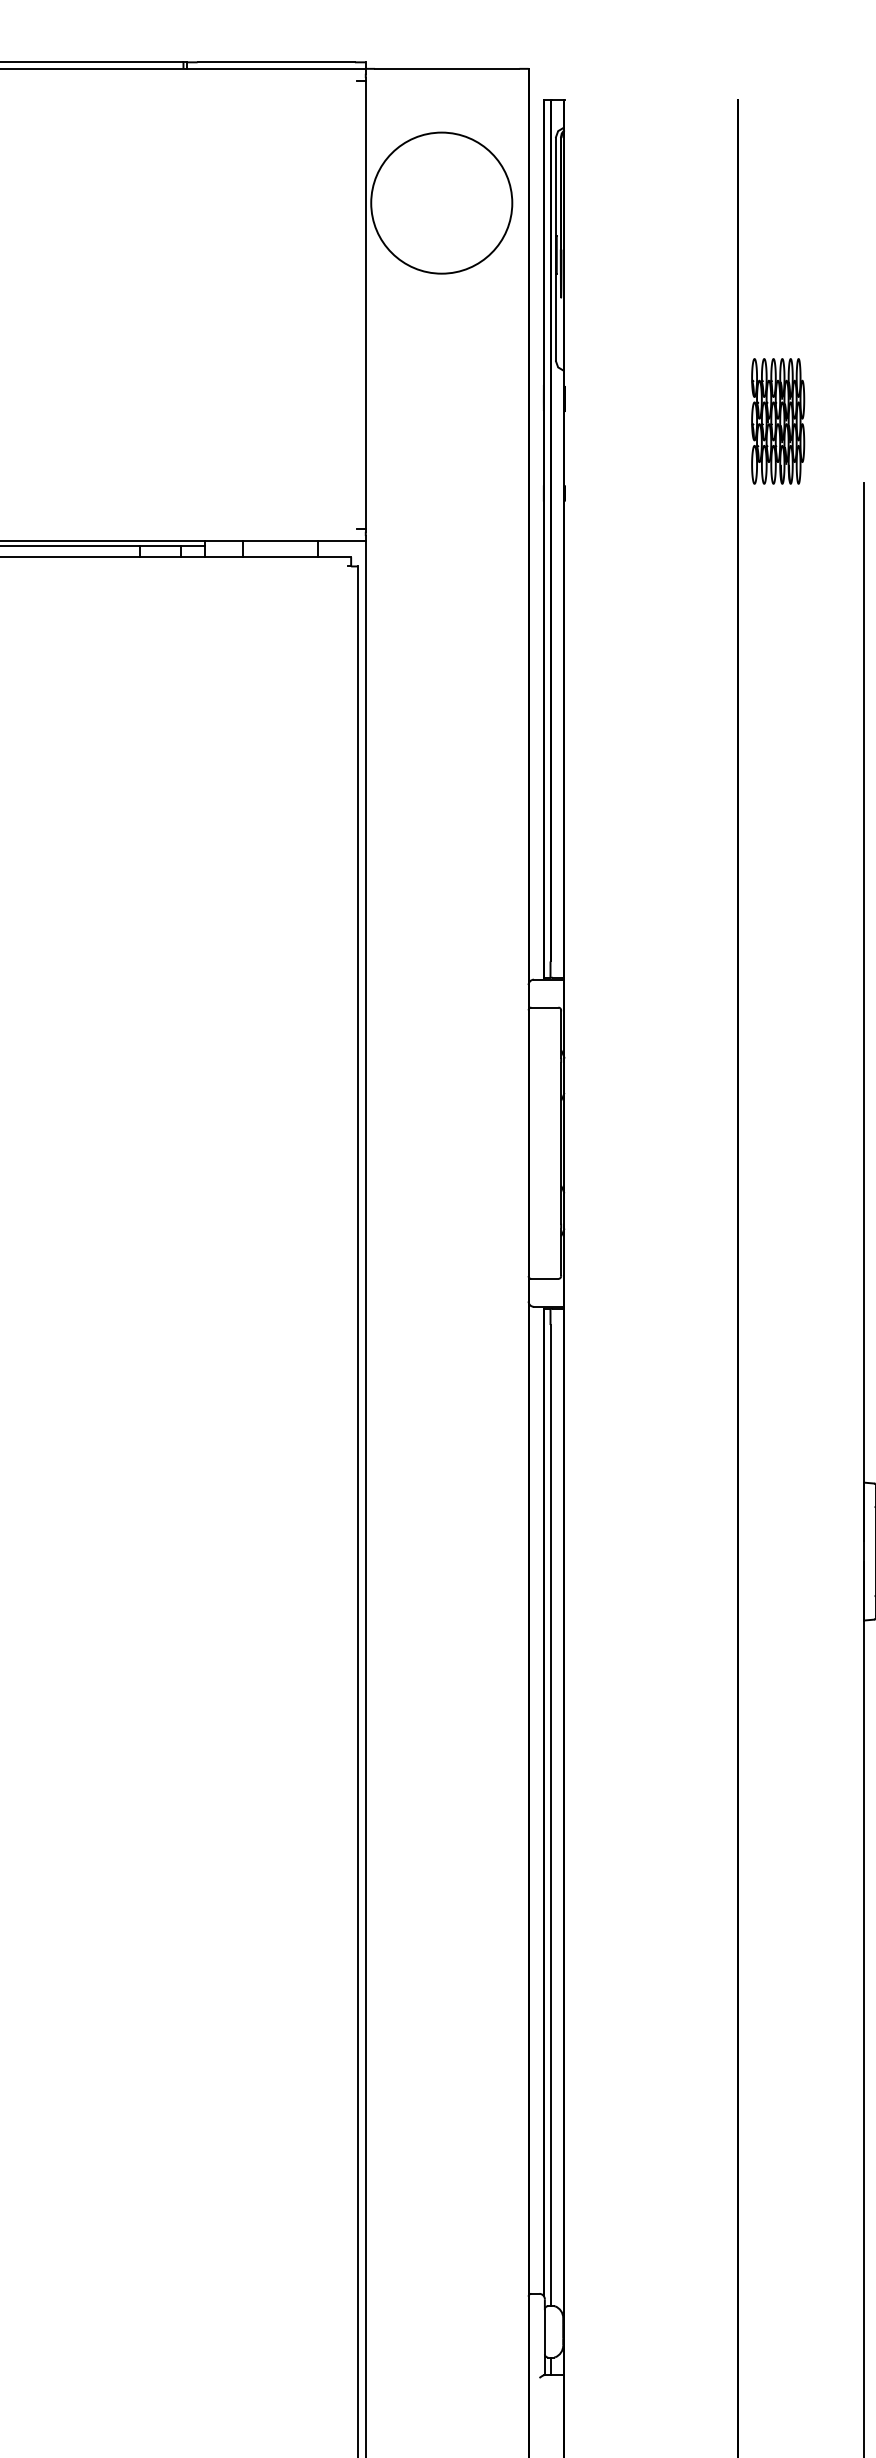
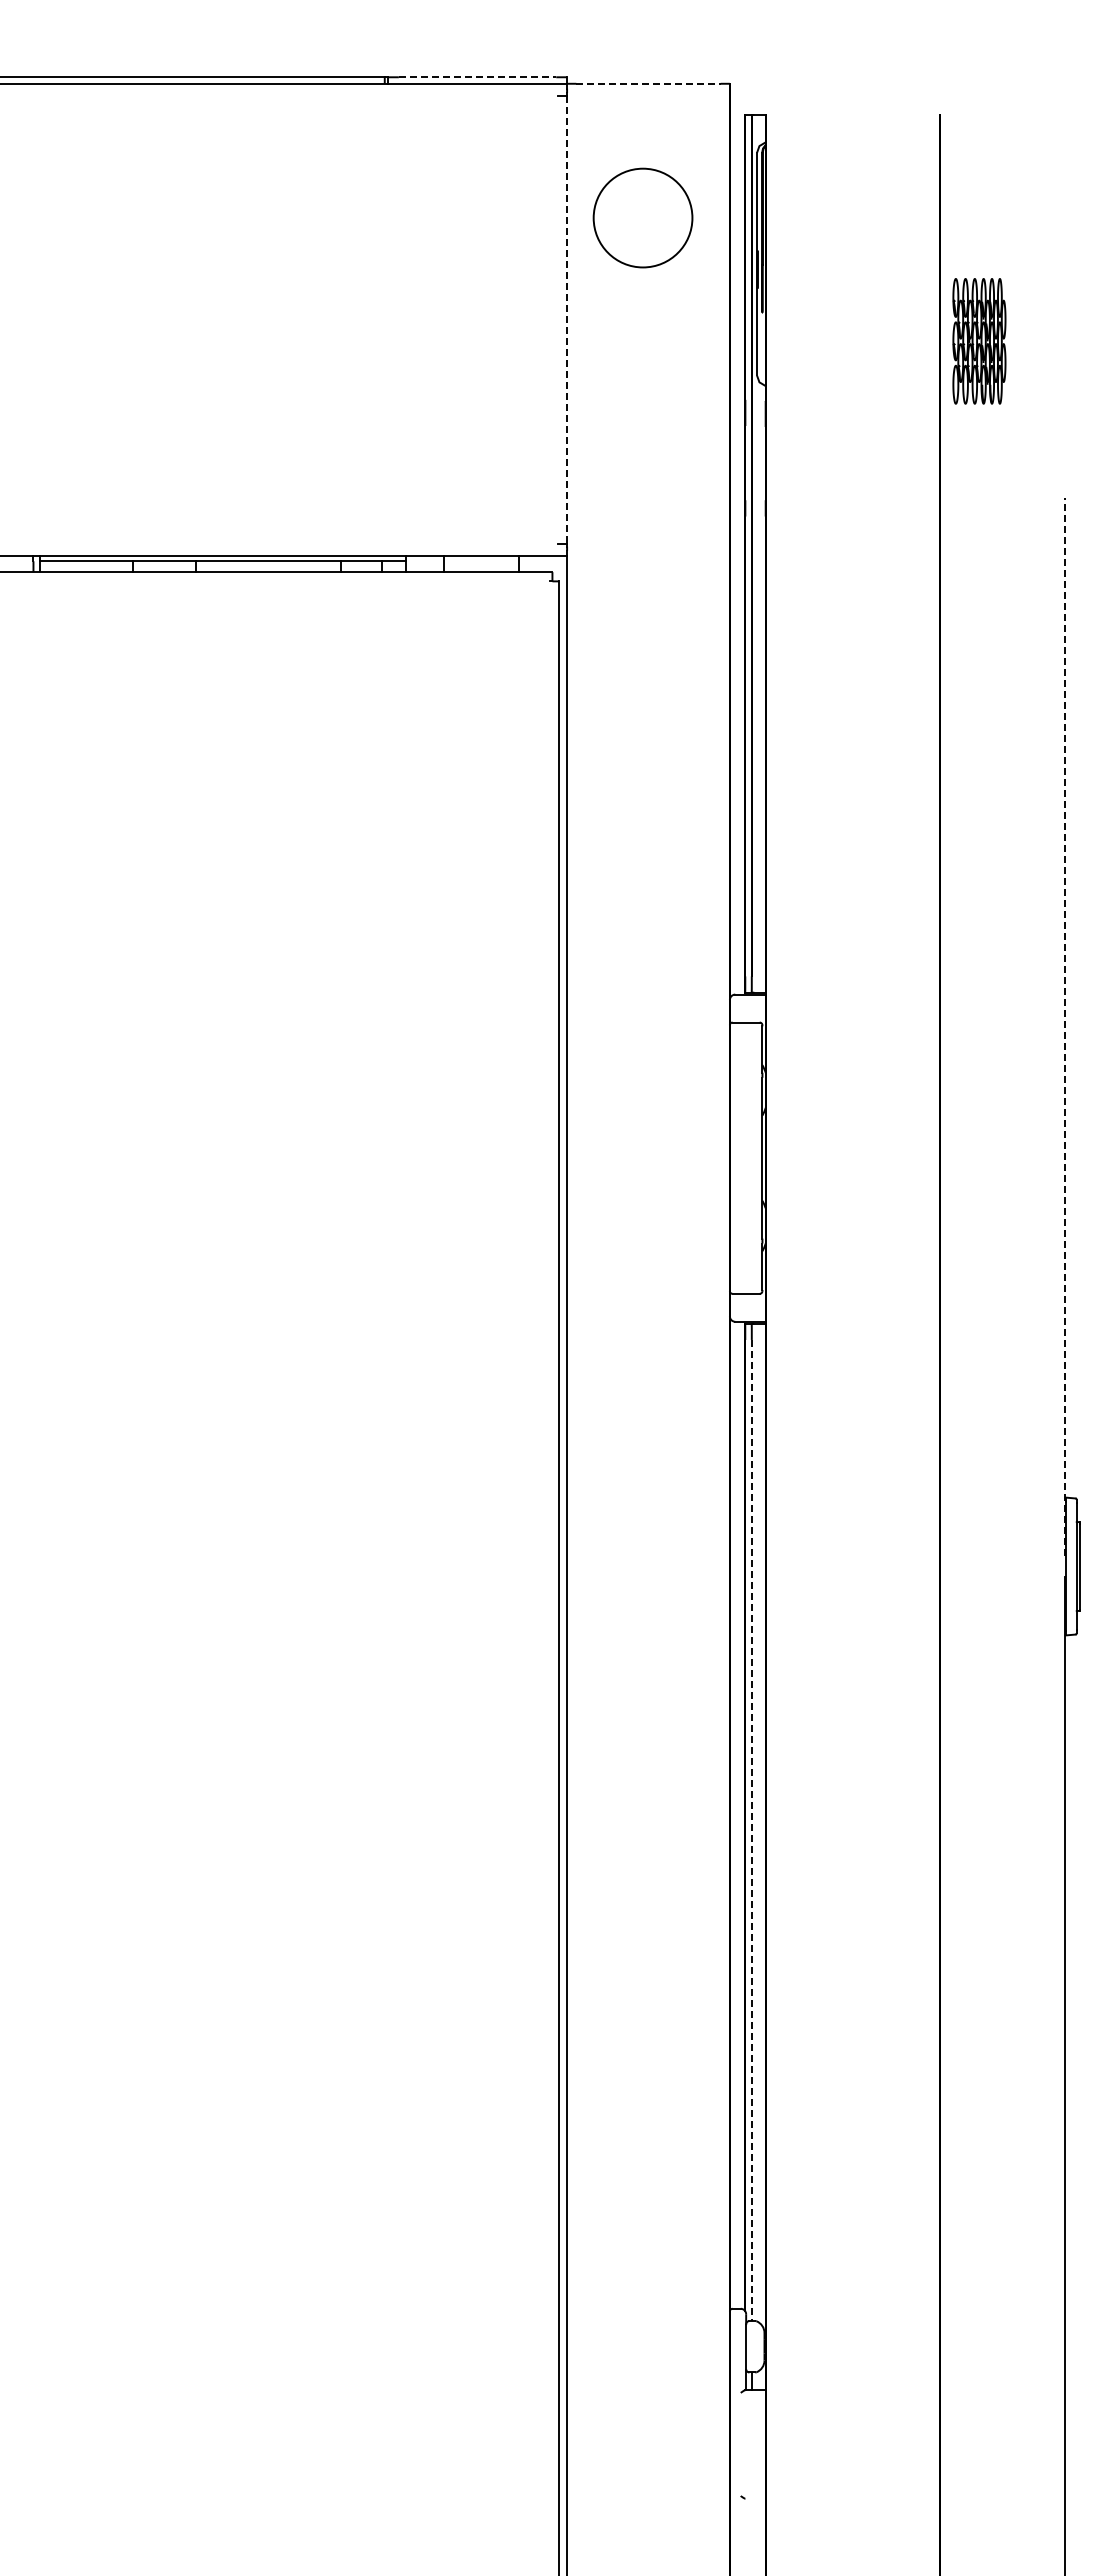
line: (276, 62) -> (477, 77), solid -> dashed
line: (447, 68) -> (648, 83), solid -> dashed
circle: (441, 202) -> (642, 217), size x0.7
line: (366, 305) -> (567, 320), solid -> dashed
part: (778, 421) -> (979, 341), moved
line: (863, 1011) -> (1064, 1026), solid -> dashed
line: (550, 1815) -> (751, 1830), solid -> dashed

